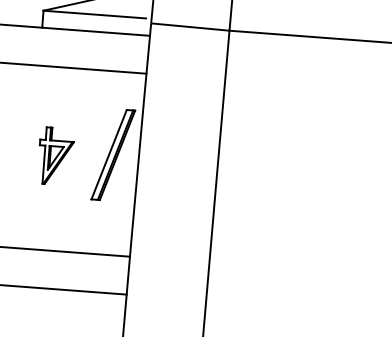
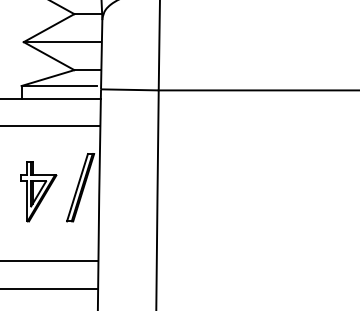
part: (55, 155) -> (38, 191), size x1.43

